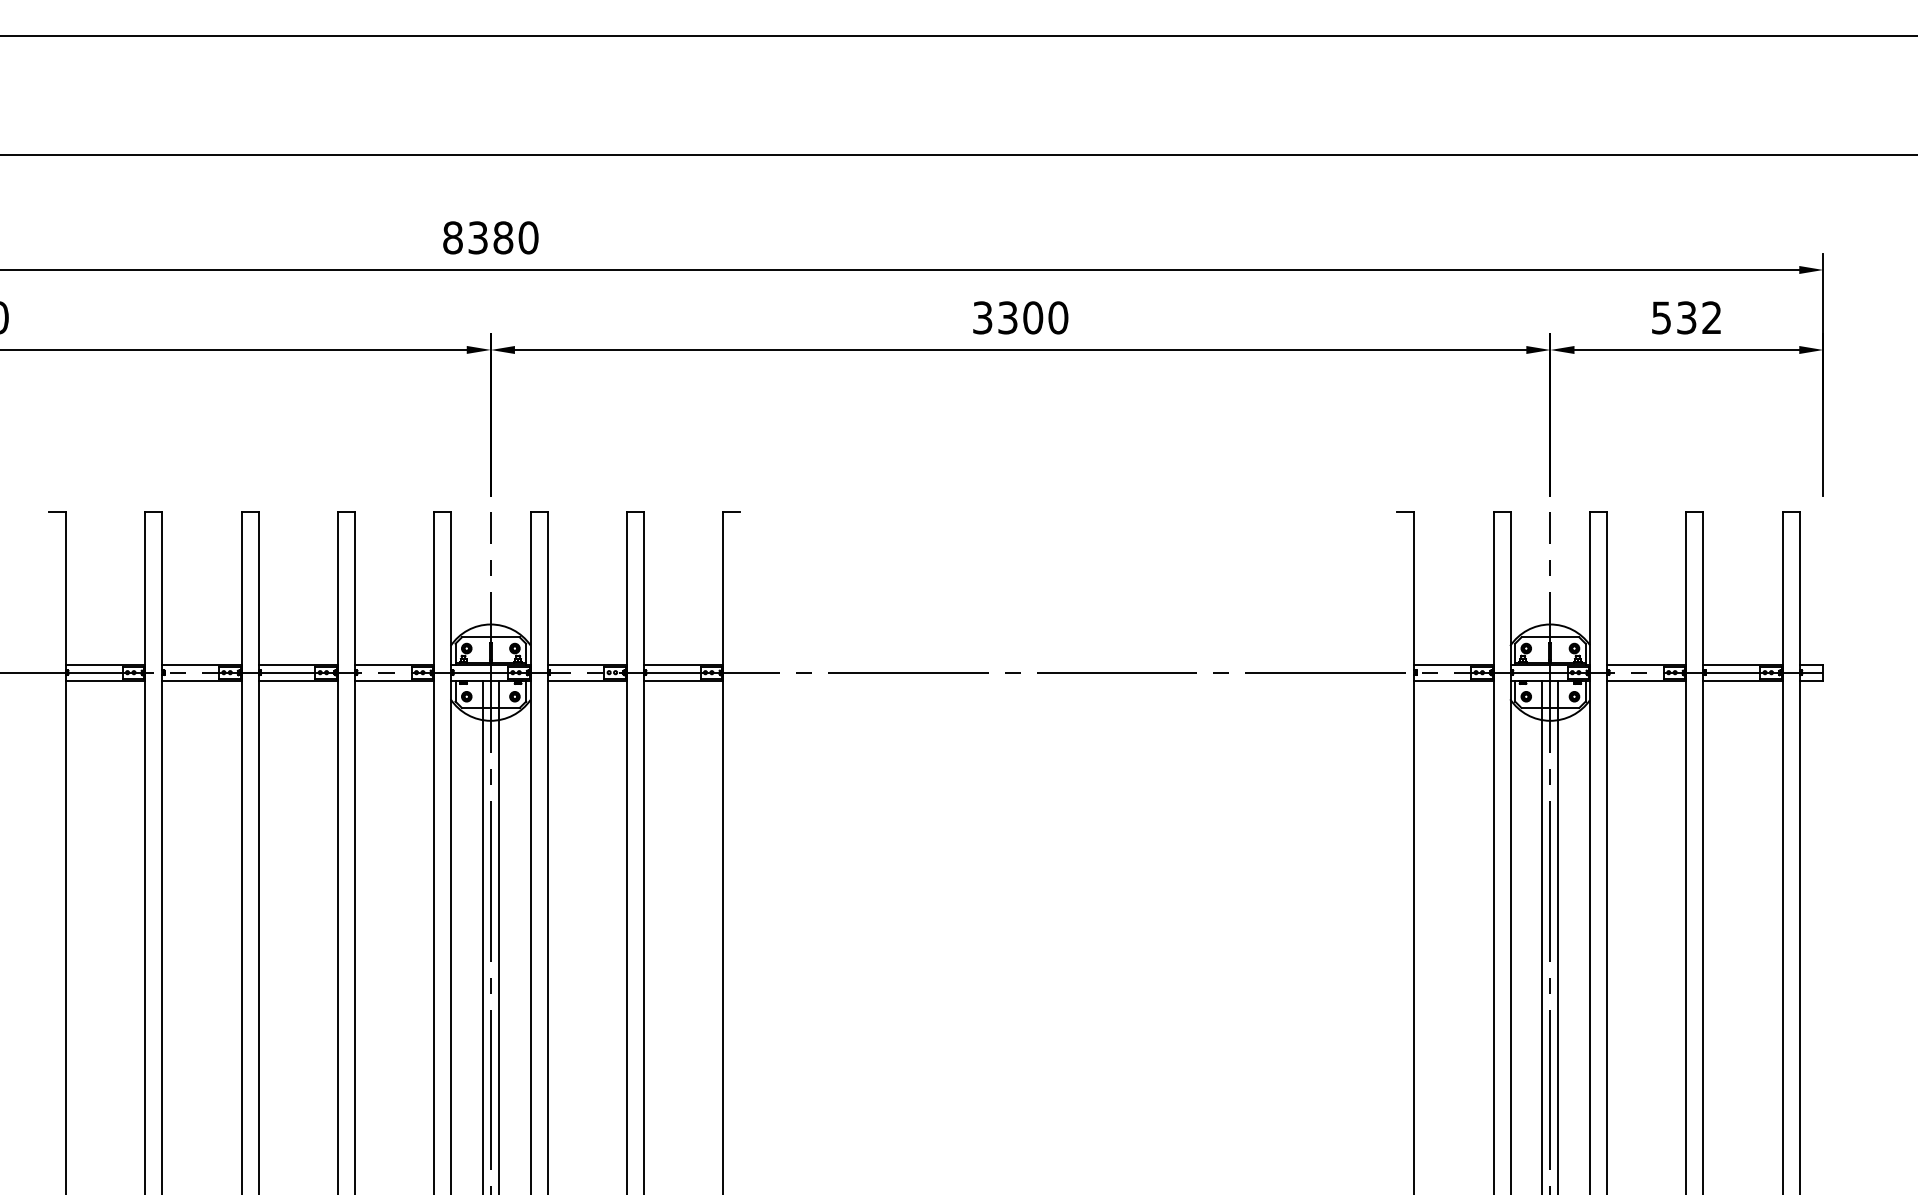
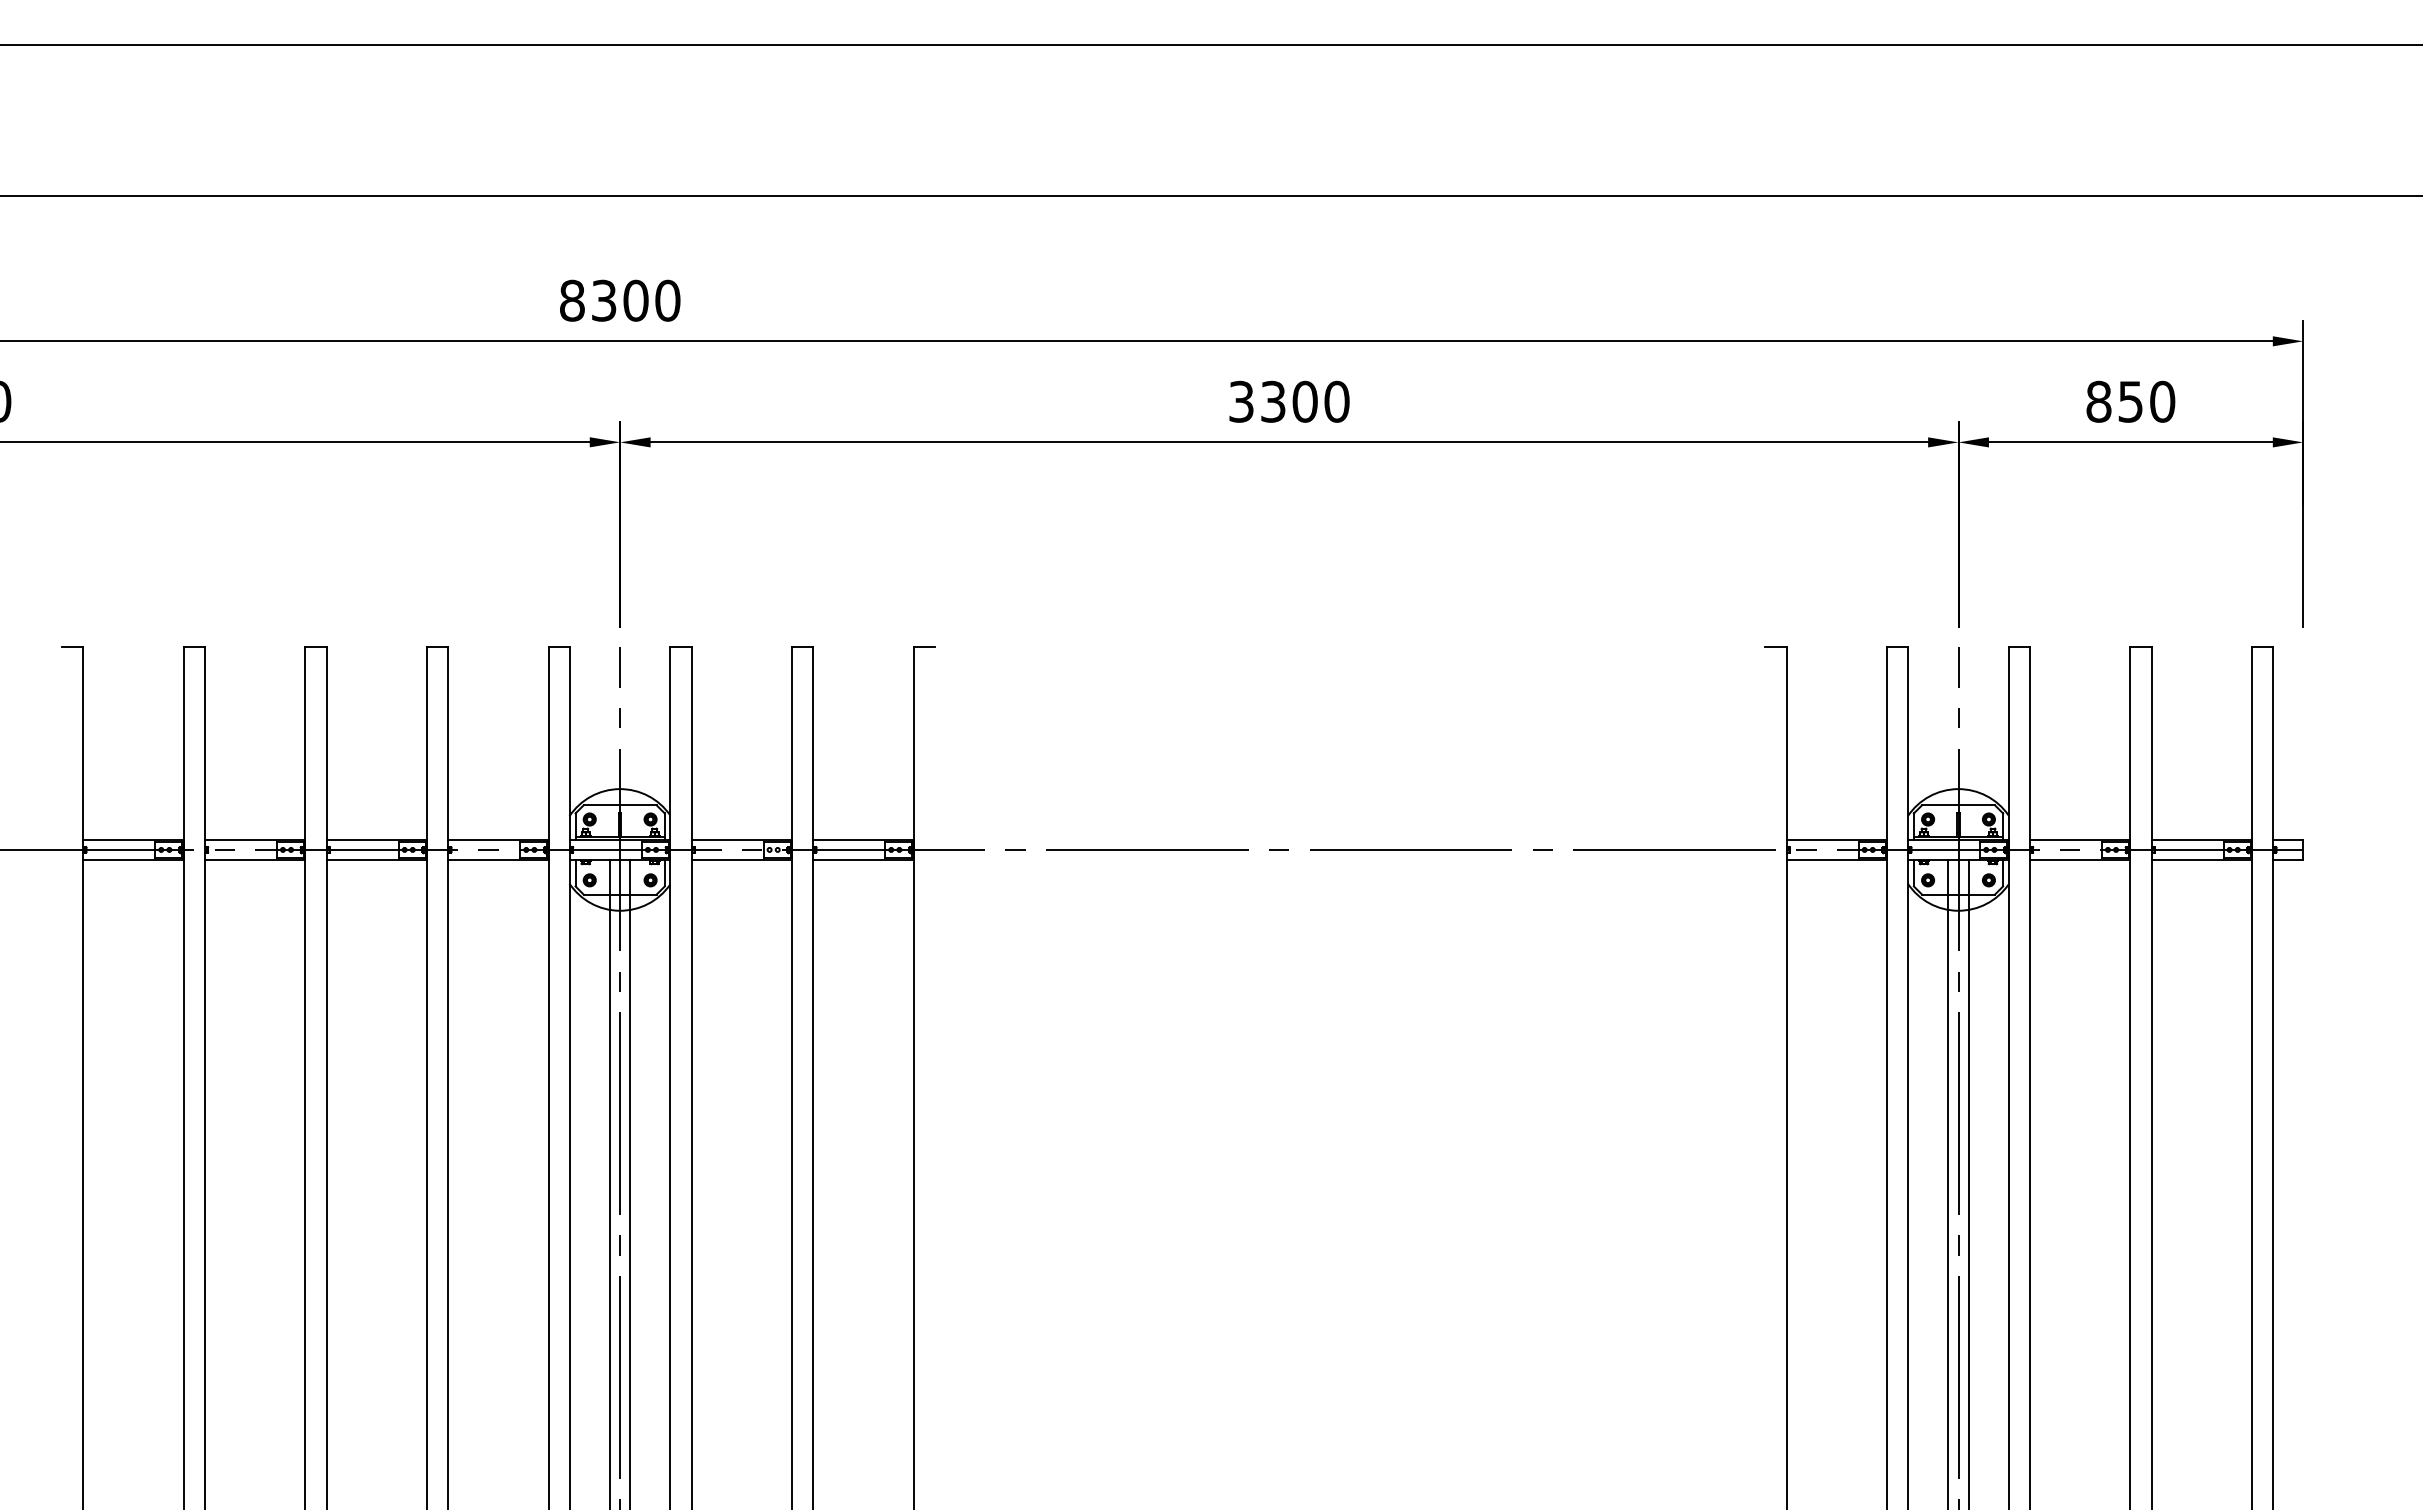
text: (502, 237) -> (635, 300), 8380 -> 8300
text: (1686, 317) -> (2130, 401), 532 -> 850

